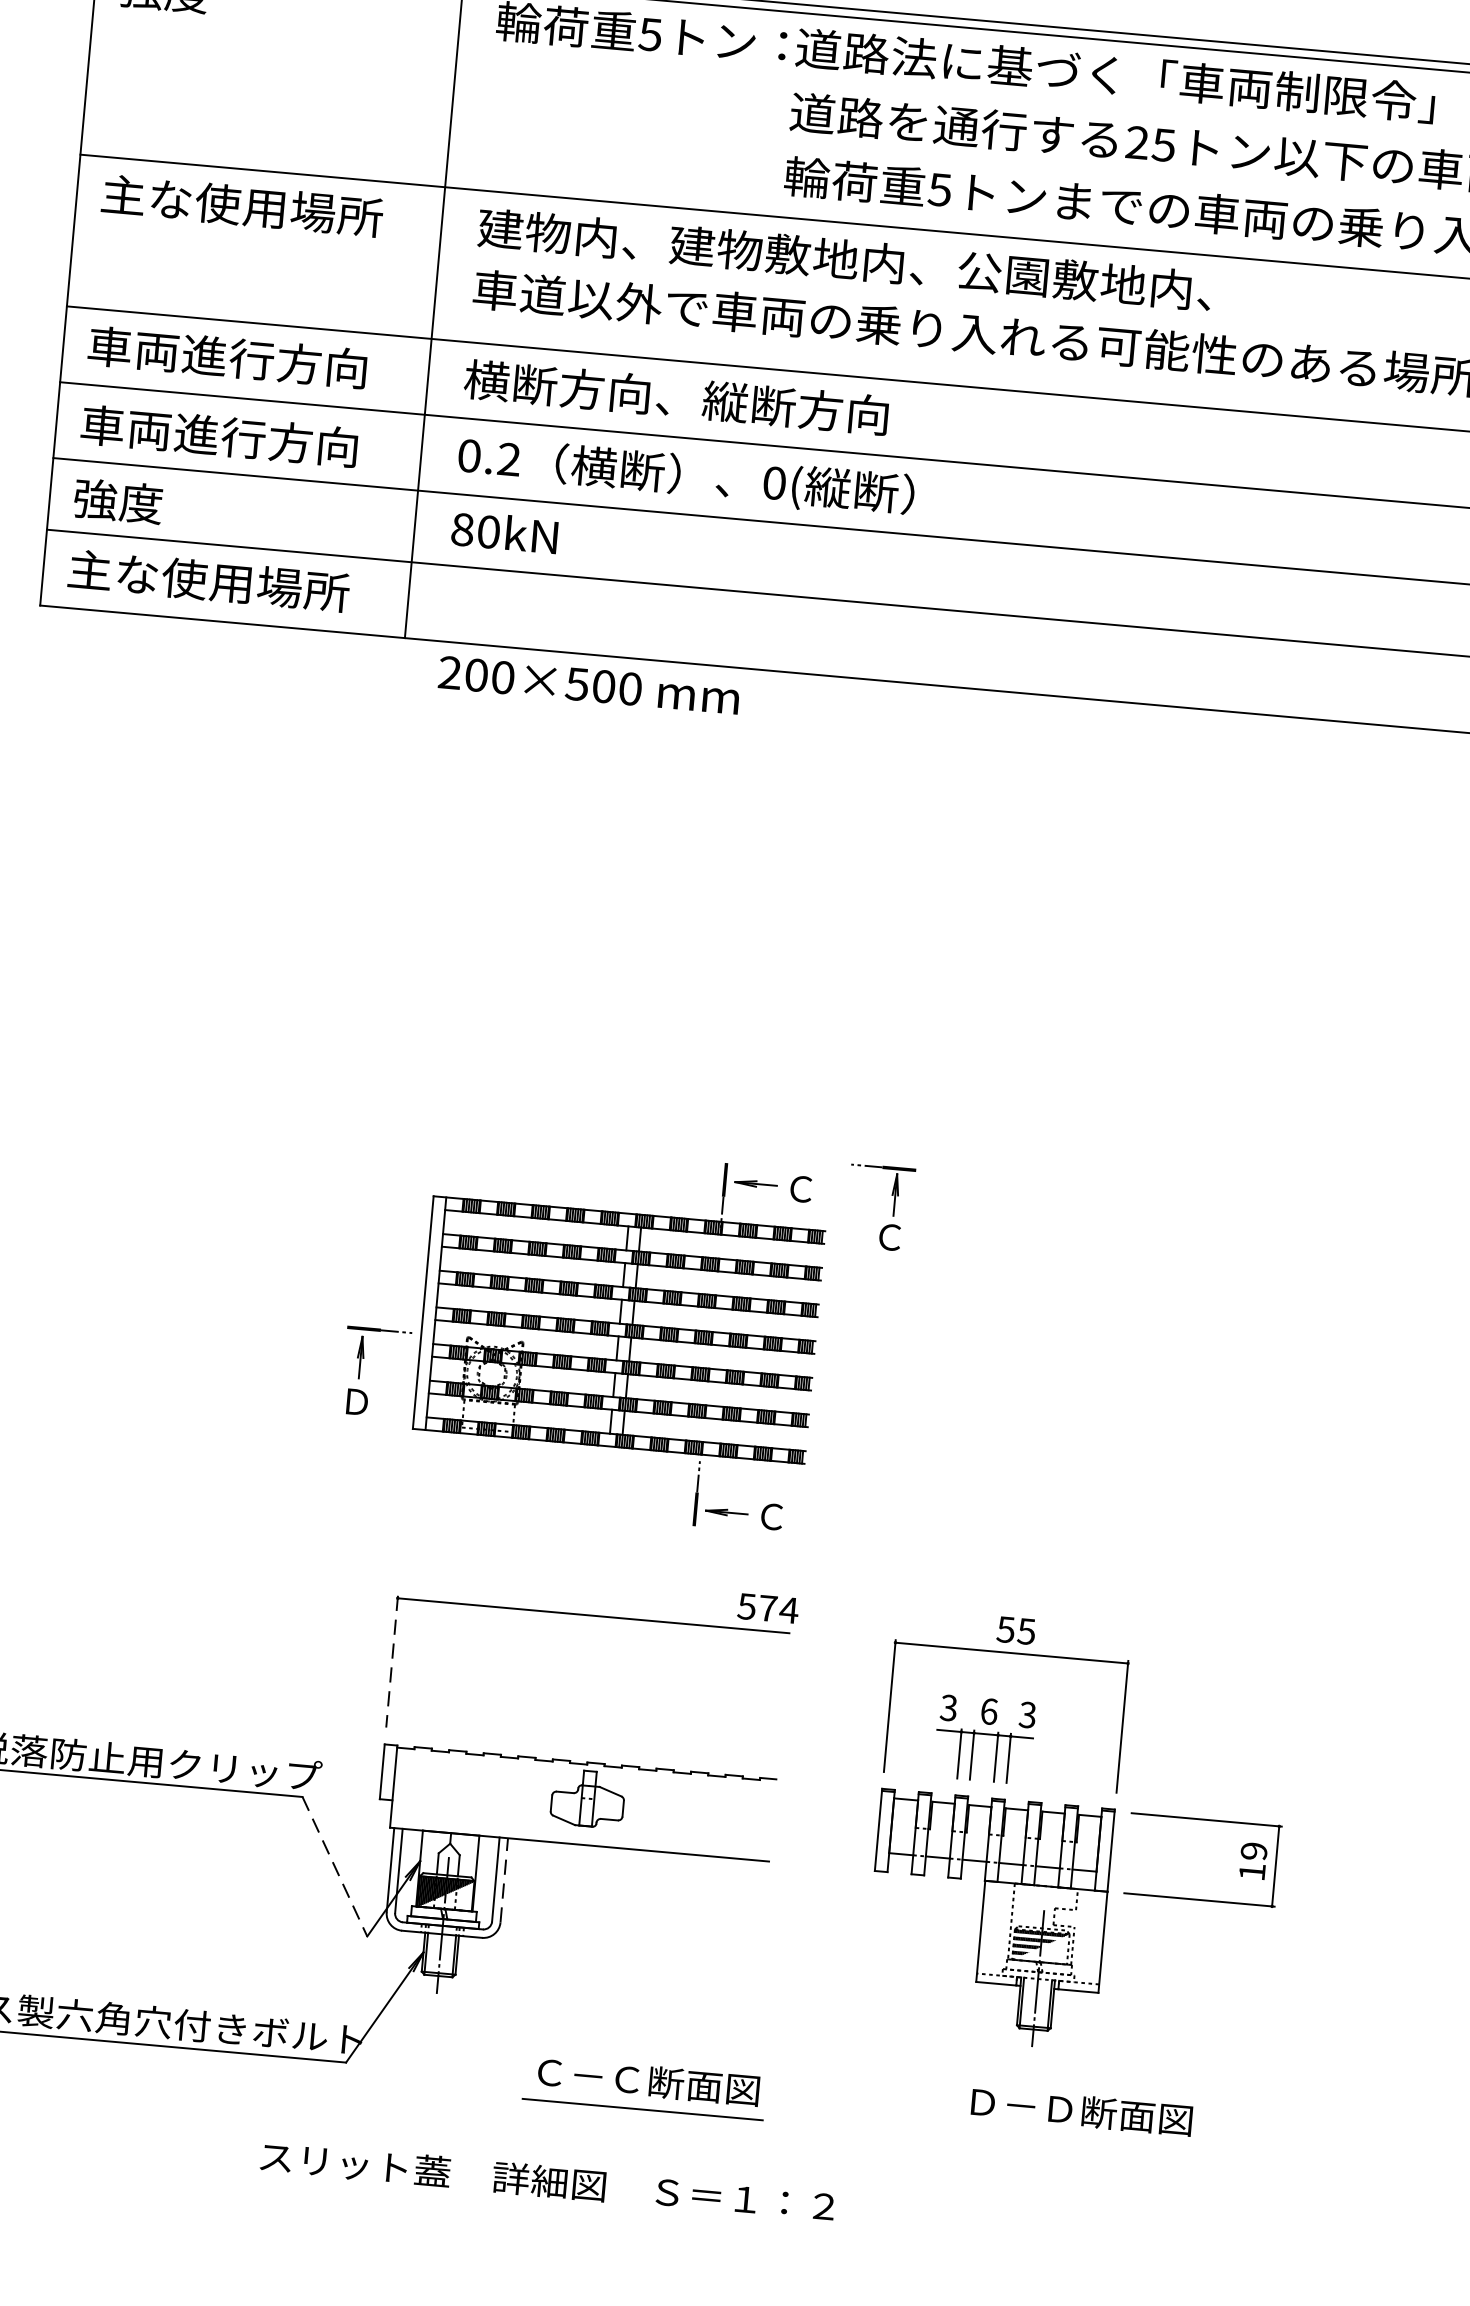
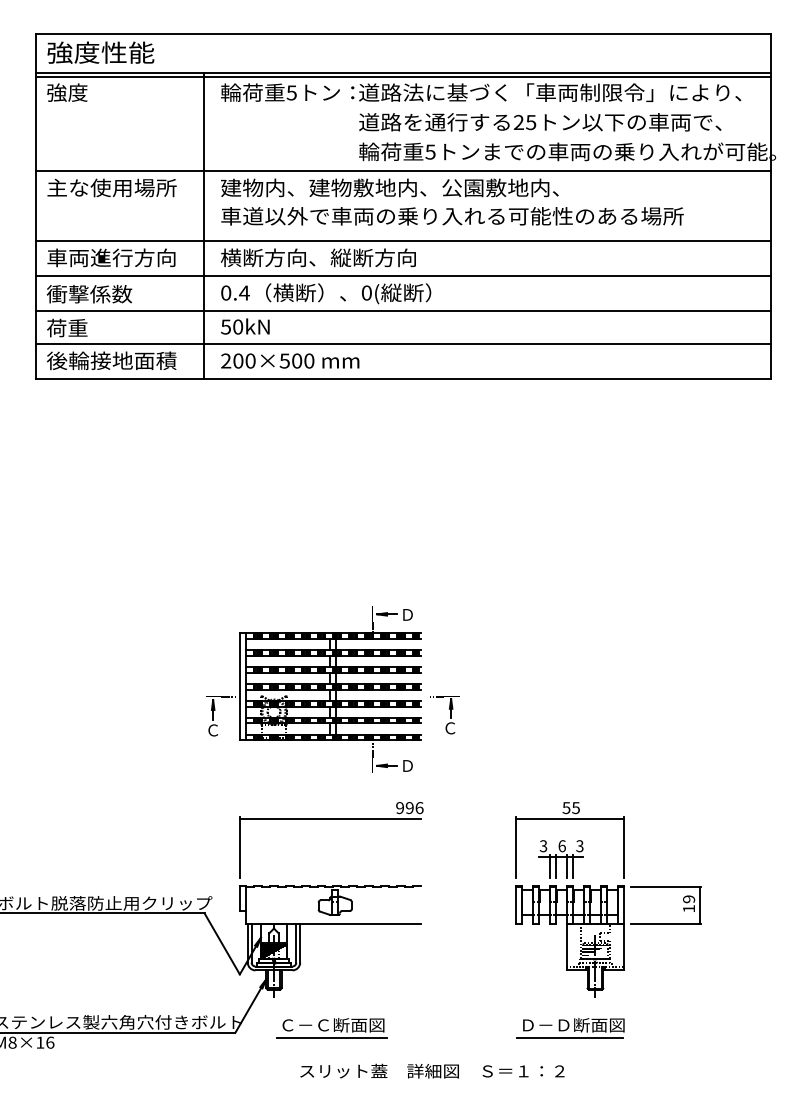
text: (218, 434) -> (110, 293), 車両進行方向 -> 衝撃係数
text: (509, 458) -> (244, 292), 0.2 -> 0.4
text: (118, 499) -> (67, 327), 強度 -> 荷重
text: (463, 528) -> (226, 326), 80kN -> 50kN
text: (207, 580) -> (111, 360), 主な使用場所 -> 後輪接地面積
text: (589, 684) -> (290, 360), moved
text: (800, 1188) -> (407, 614), Ｃ -> Ｄ
part: (879, 1208) -> (444, 715), moved
text: (357, 1402) -> (213, 730), Ｄ -> Ｃ
text: (771, 1515) -> (407, 765), Ｃ -> Ｄ
text: (767, 1609) -> (409, 808), 574 -> 996
line: (390, 1663) -> (239, 848), dashed -> solid
part: (1079, 1836) -> (608, 899), moved
line: (335, 1868) -> (222, 944), dashed -> solid
line: (505, 1878) -> (300, 942), dashed -> solid
part: (643, 2088) -> (331, 1028), moved
line: (1069, 2139) -> (569, 1038), added
text: (548, 2180) -> (432, 1070), moved

